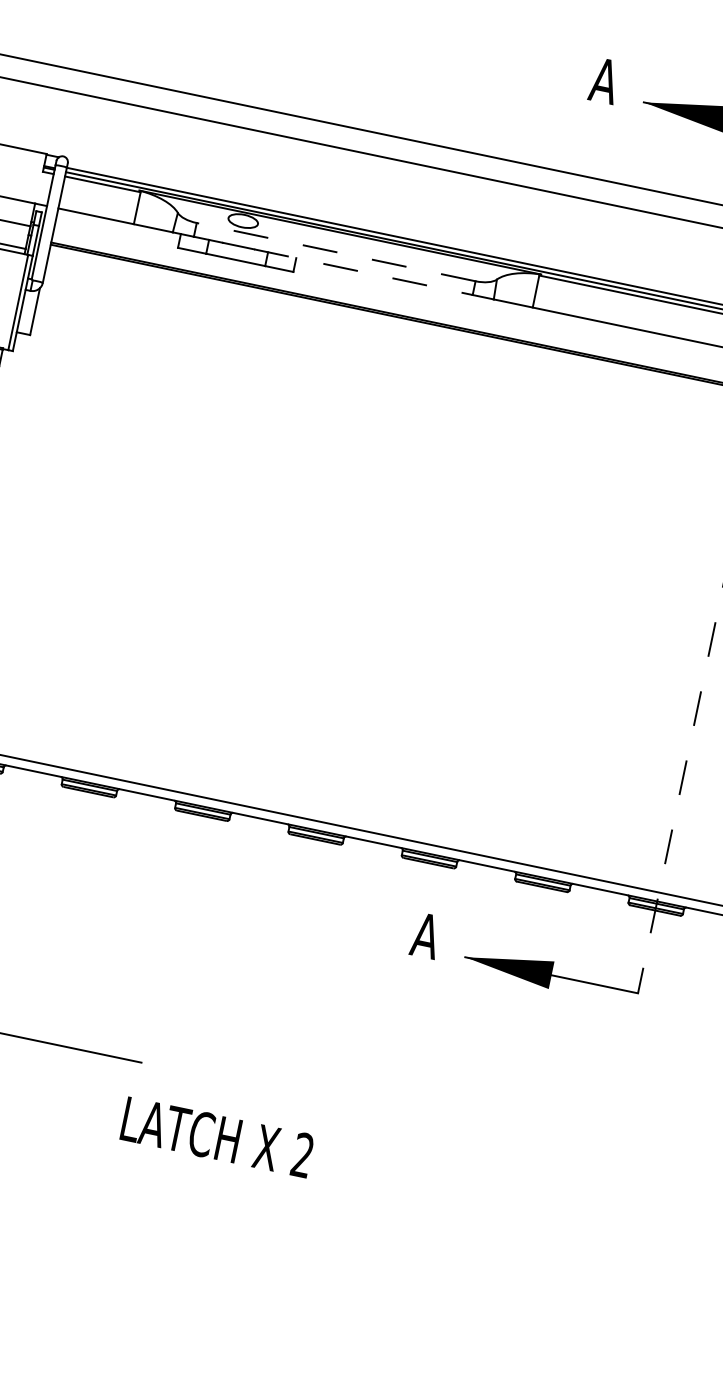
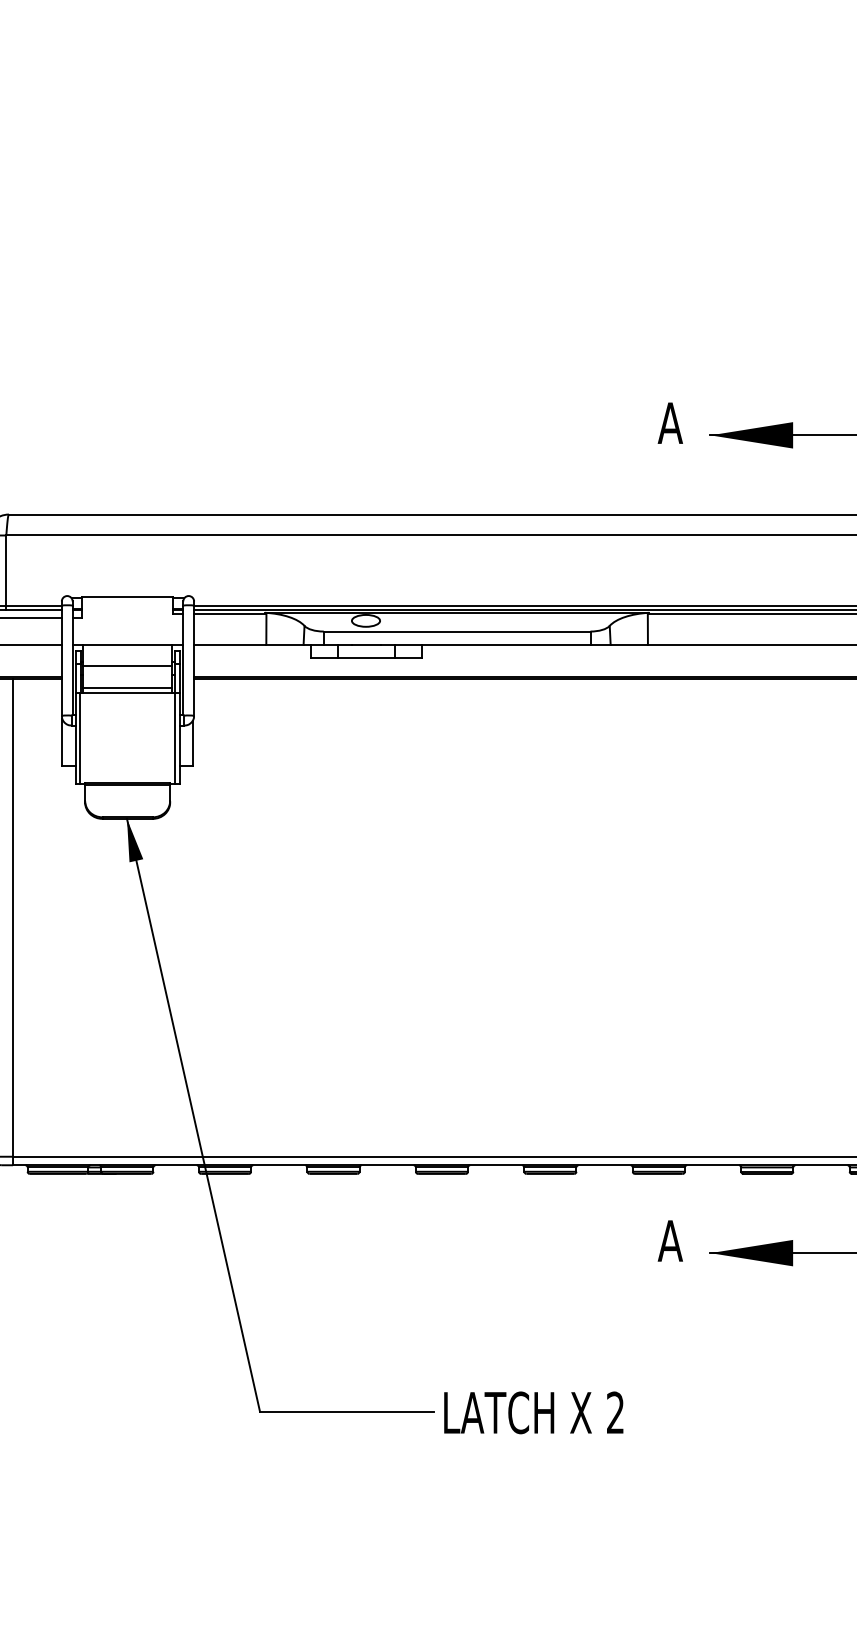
line: (335, 251) -> (456, 631), dashed -> solid
line: (363, 271) -> (485, 644), dashed -> solid
text: (217, 1137) -> (533, 1412), moved

